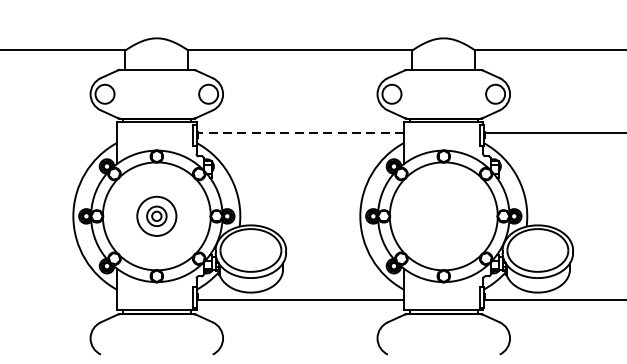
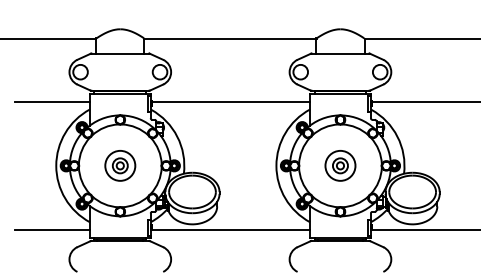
line: (67, 132) -> (51, 101), added
line: (300, 132) -> (230, 101), dashed -> solid
part: (443, 215) -> (340, 165), added
line: (67, 299) -> (51, 229), added

